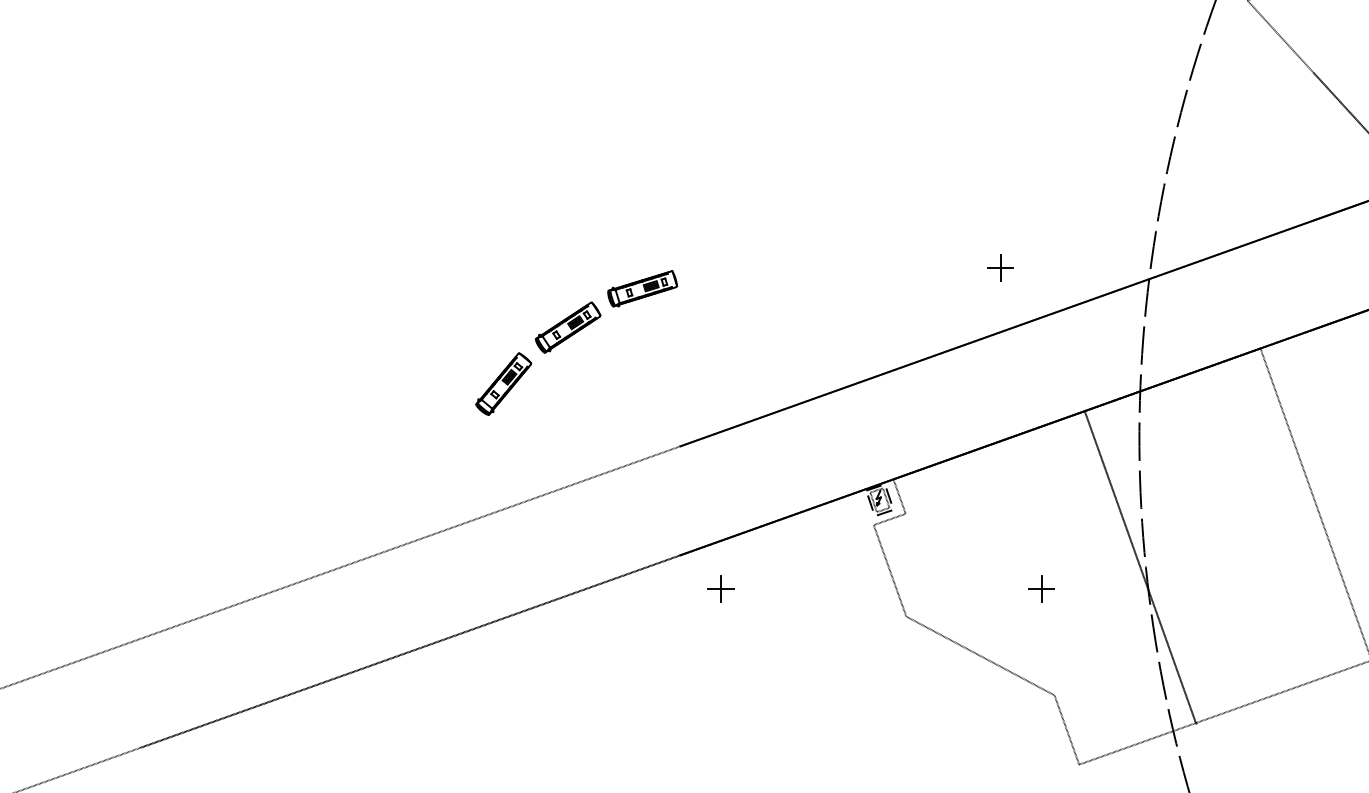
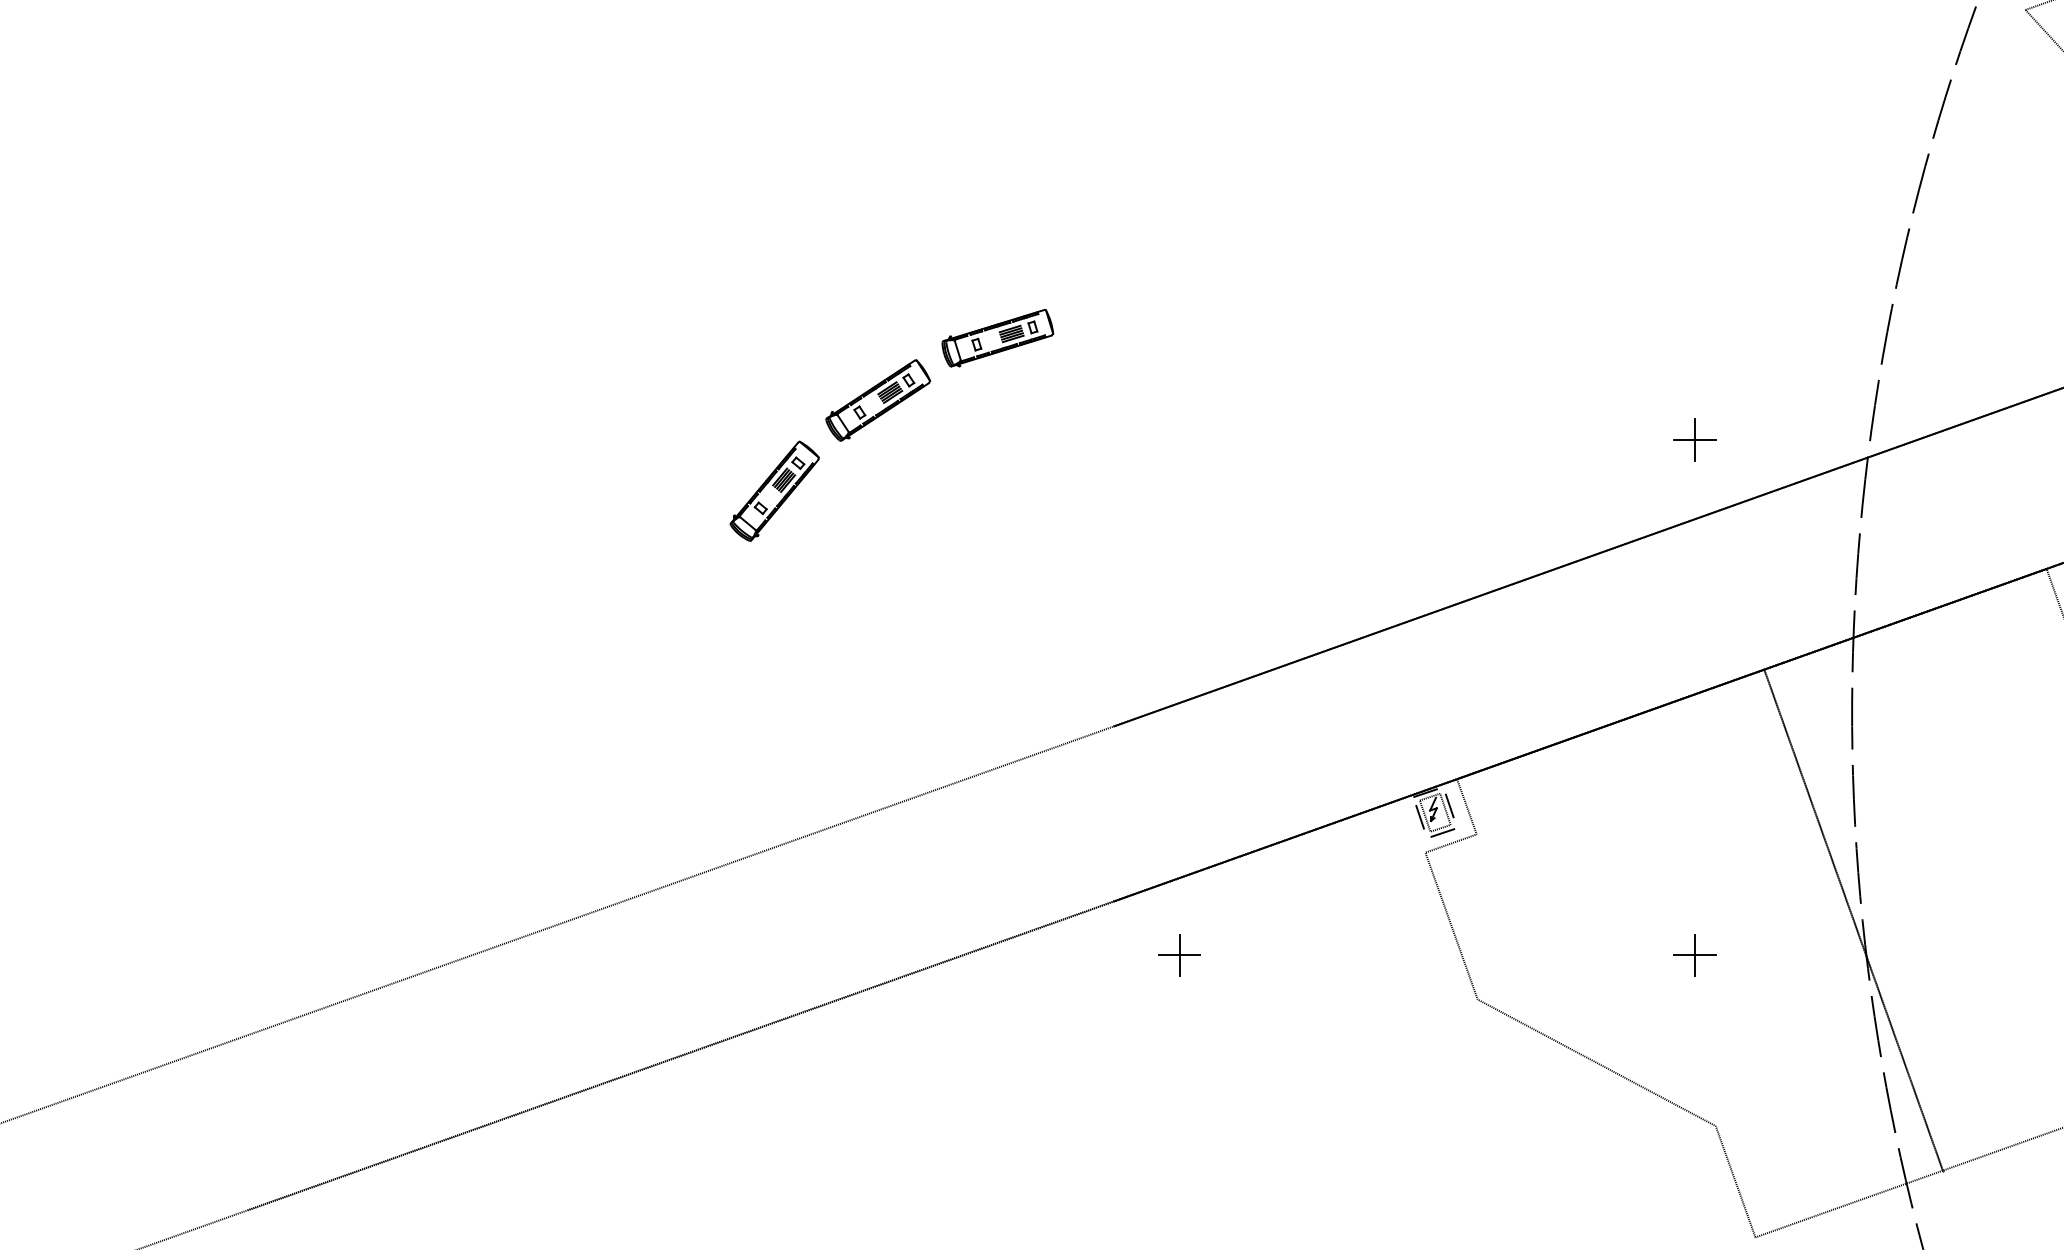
part: (1000, 267) -> (1694, 438), moved
part: (573, 335) -> (886, 413), moved

